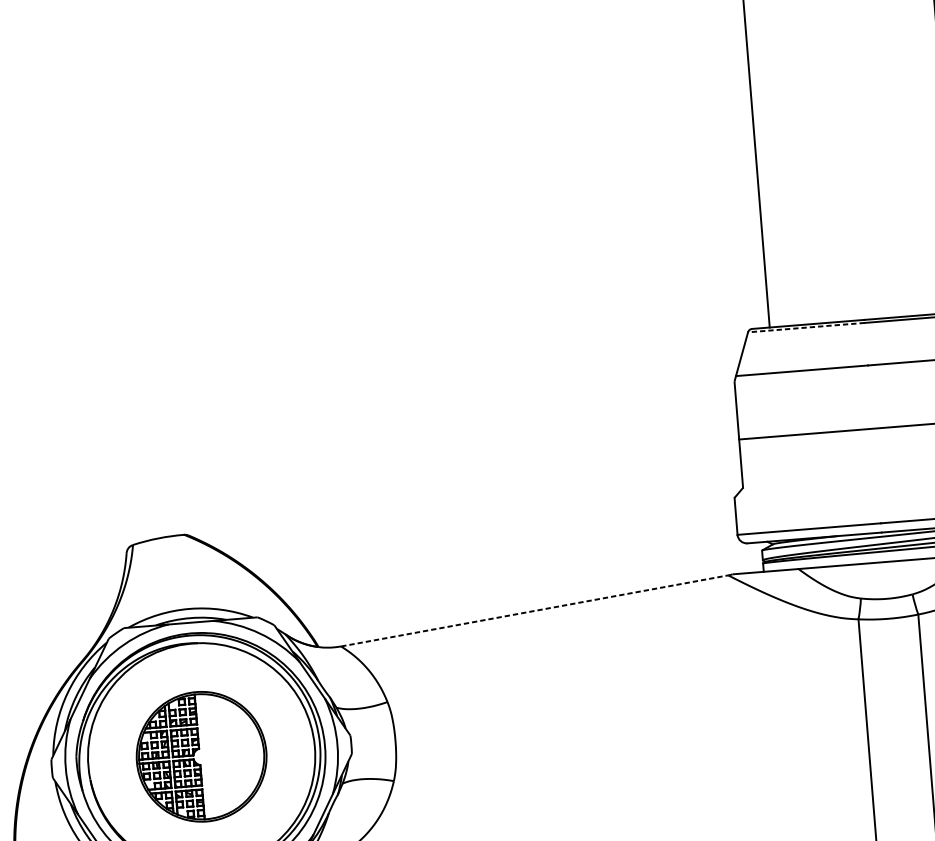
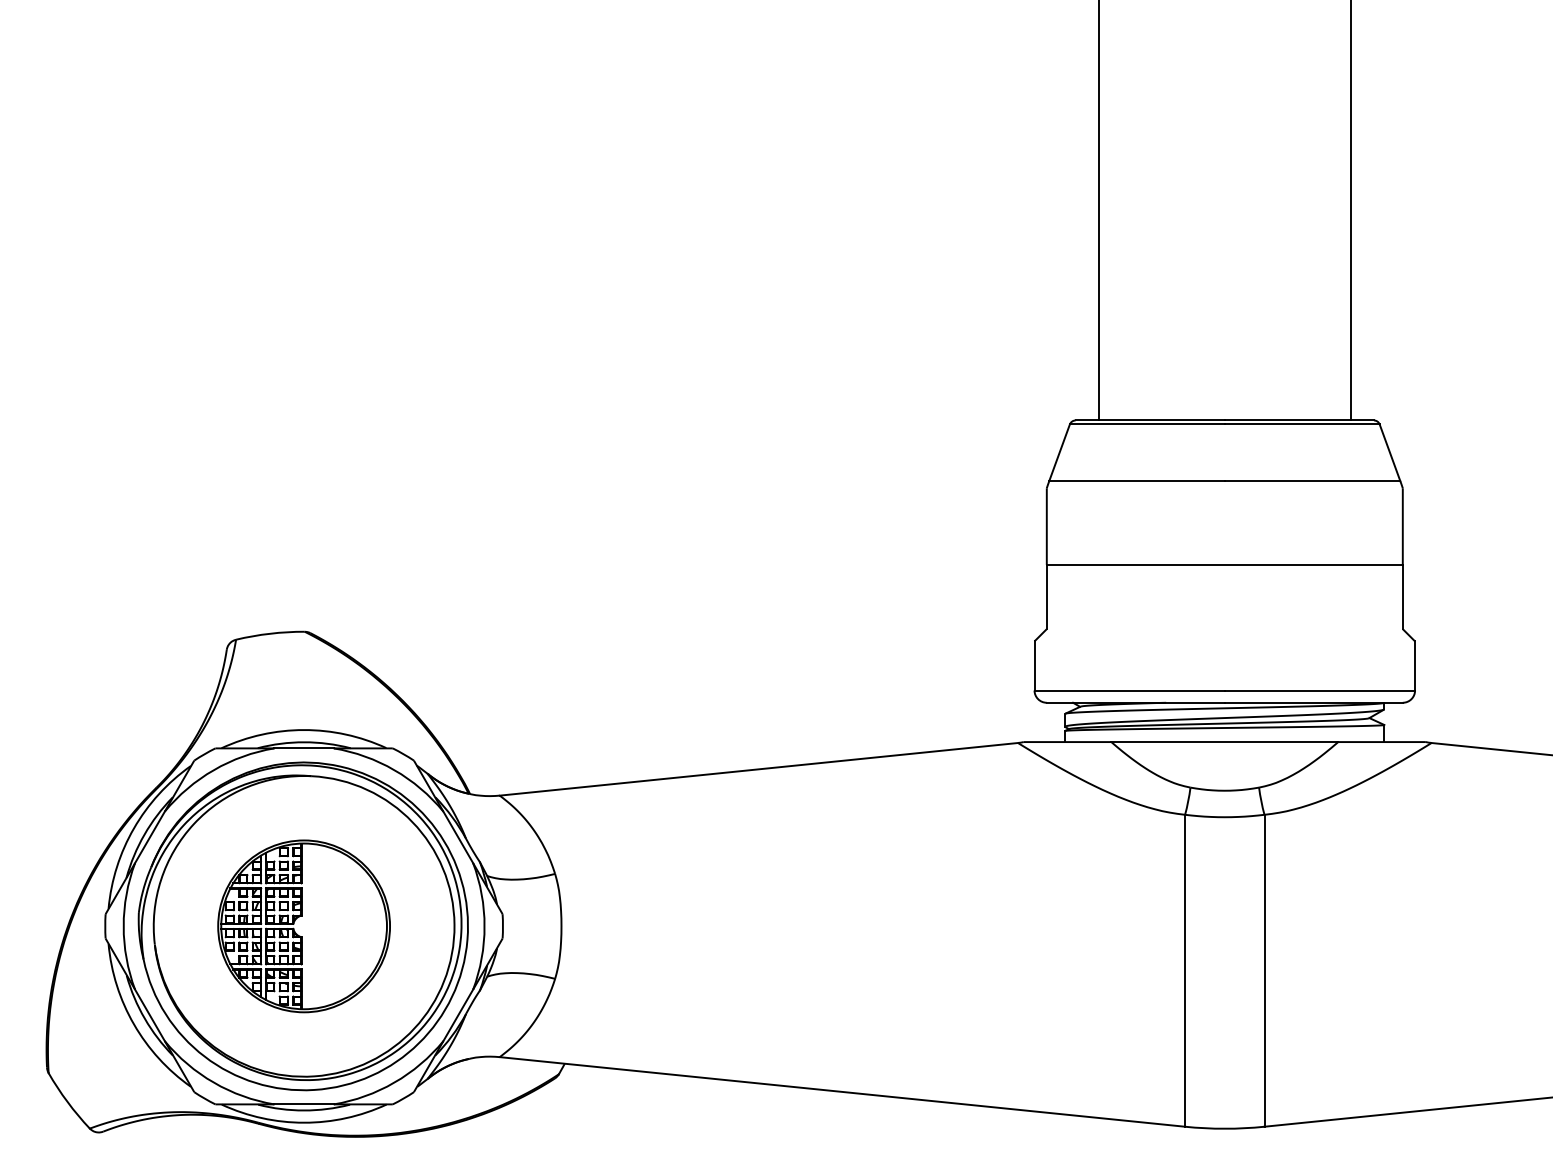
line: (805, 327) -> (1146, 424), dashed -> solid
line: (535, 611) -> (759, 769), dashed -> solid

